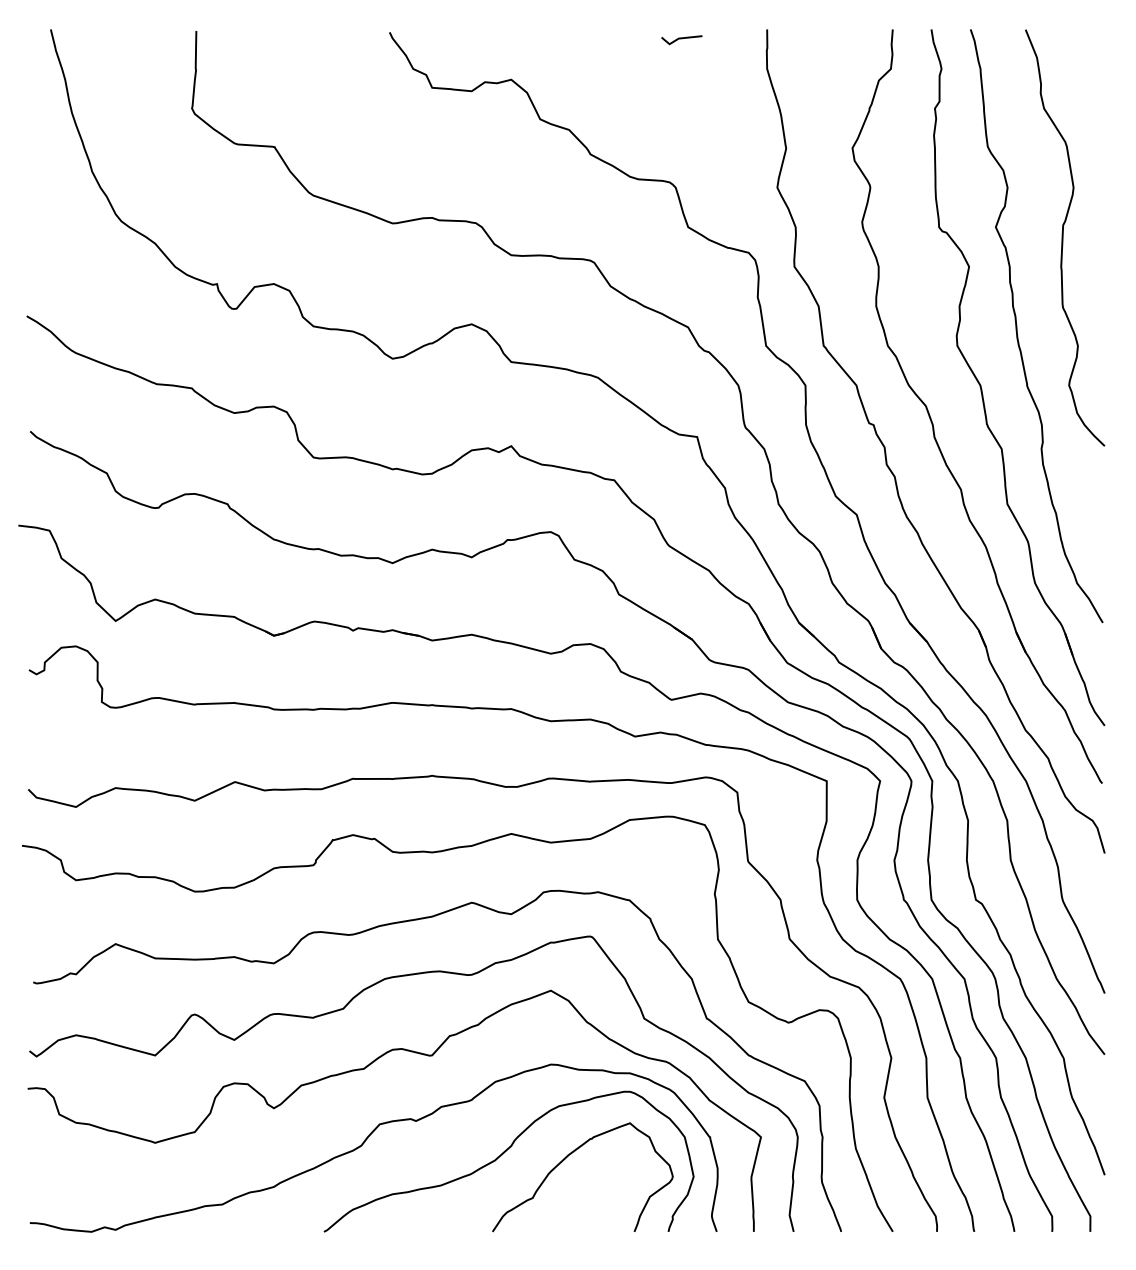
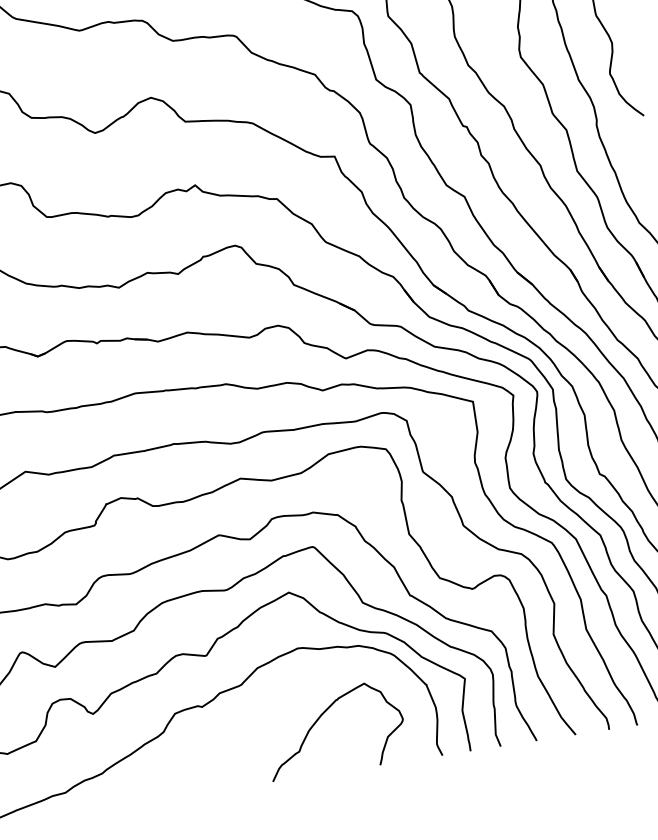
curve: (502, 1155) -> (271, 722), removed

